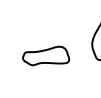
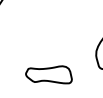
part: (45, 56) -> (48, 74), moved

